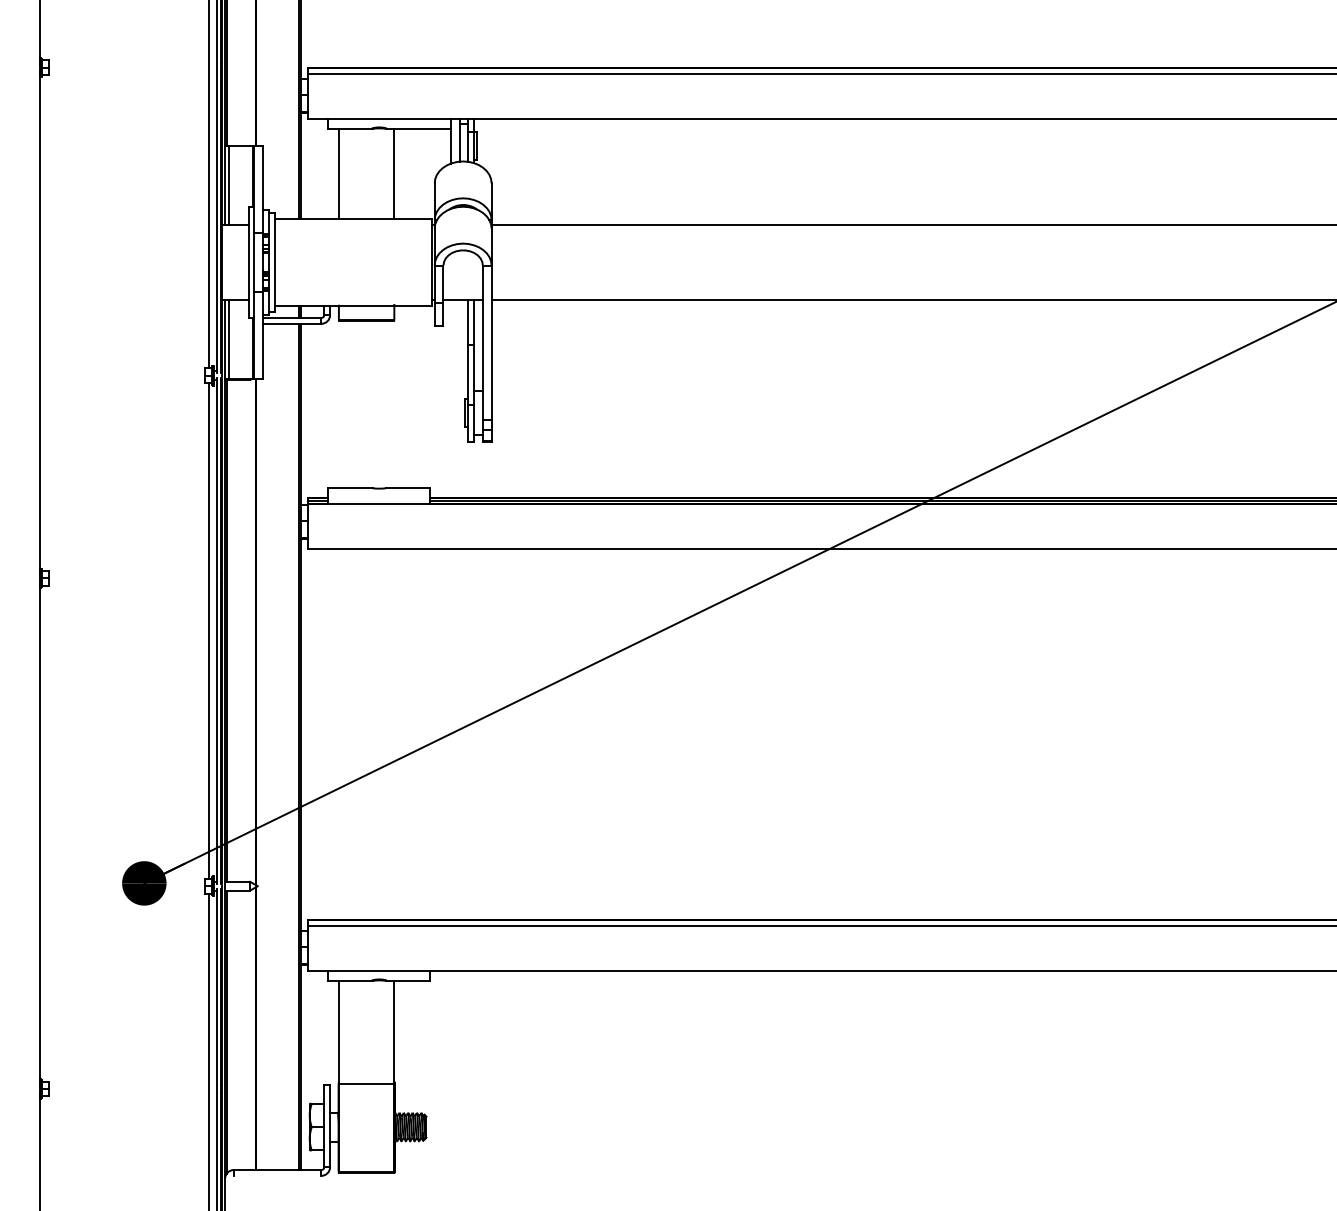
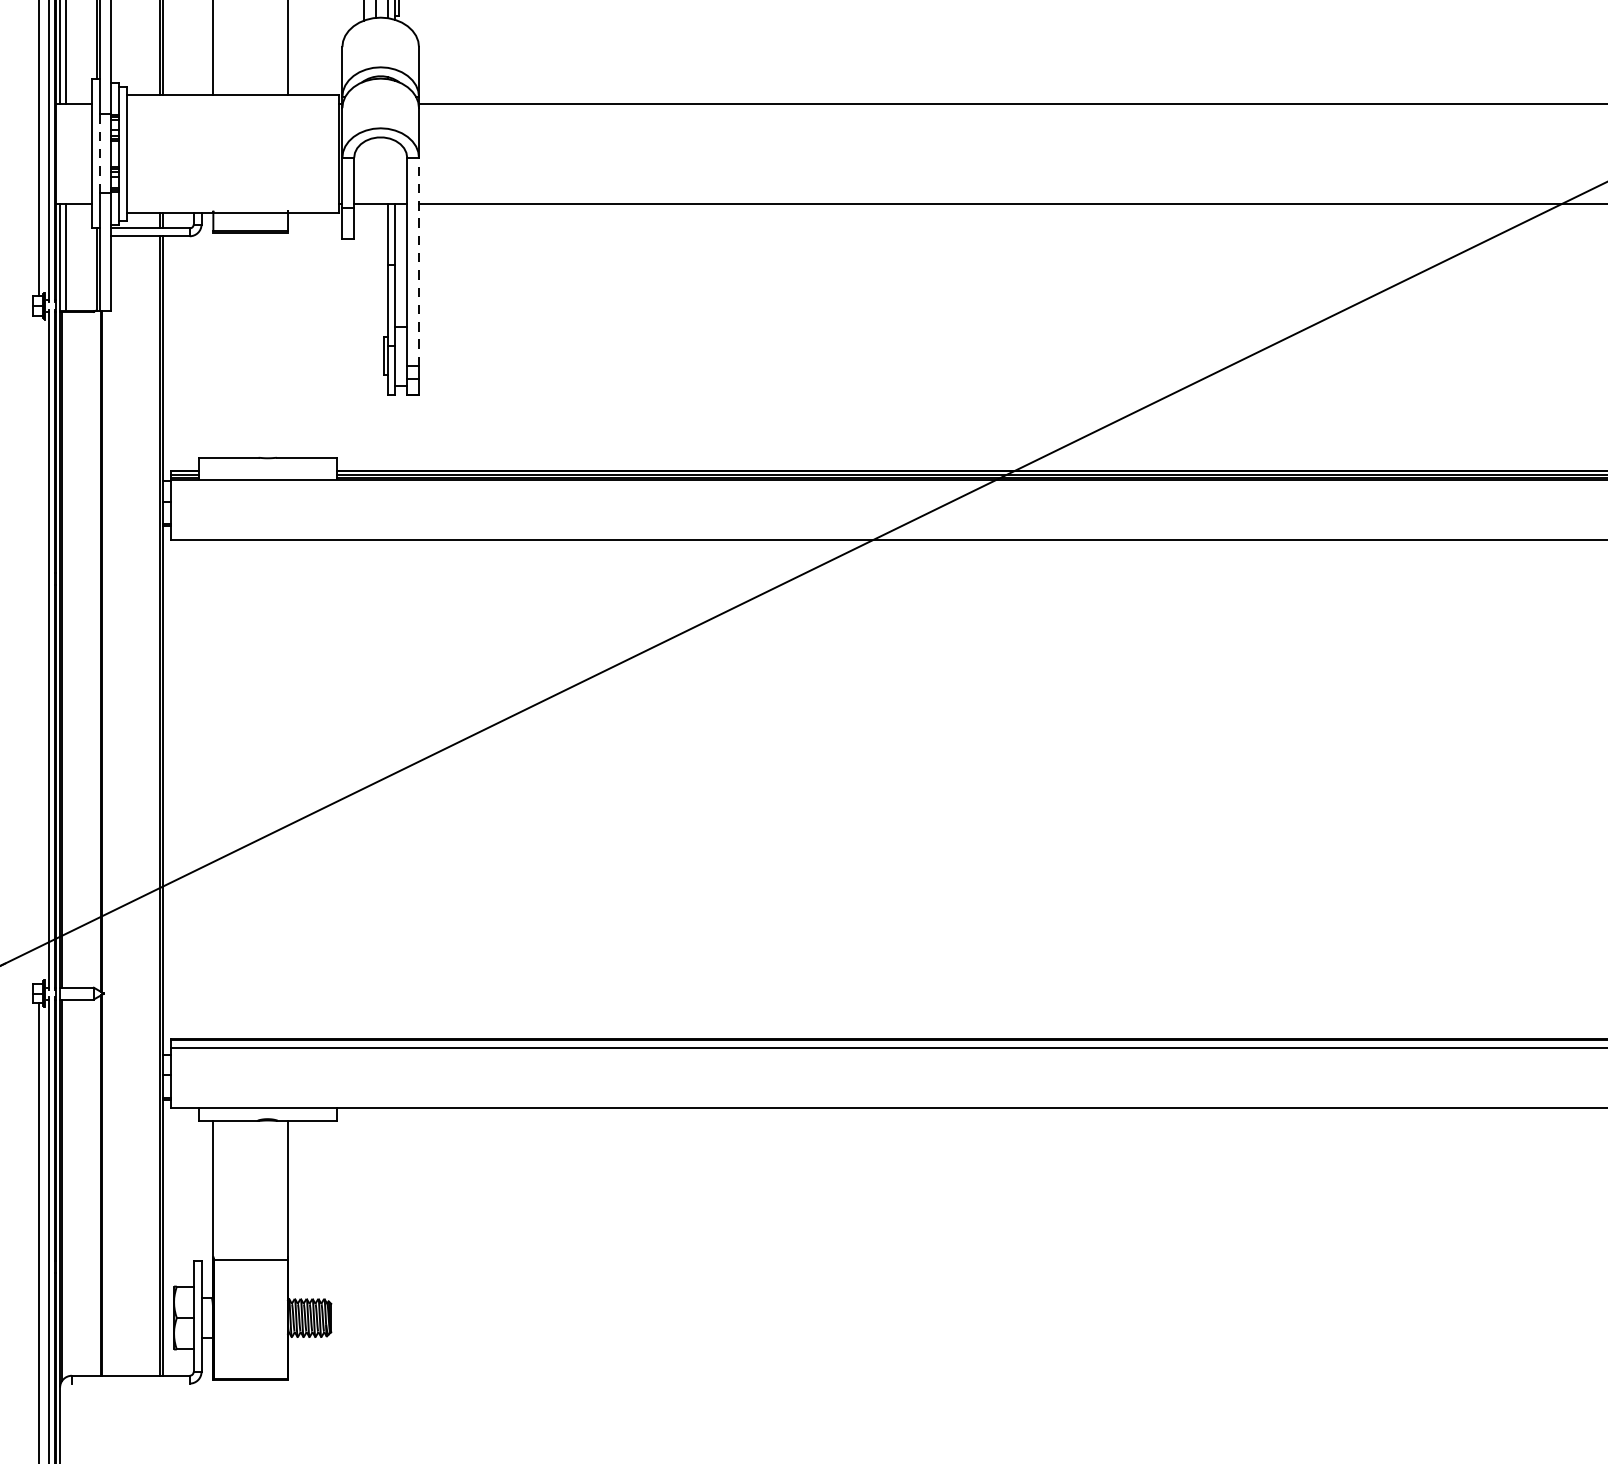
line: (254, 263) -> (99, 155), solid -> dashed
line: (491, 342) -> (418, 261), solid -> dashed
line: (209, 630) -> (39, 649), removed

